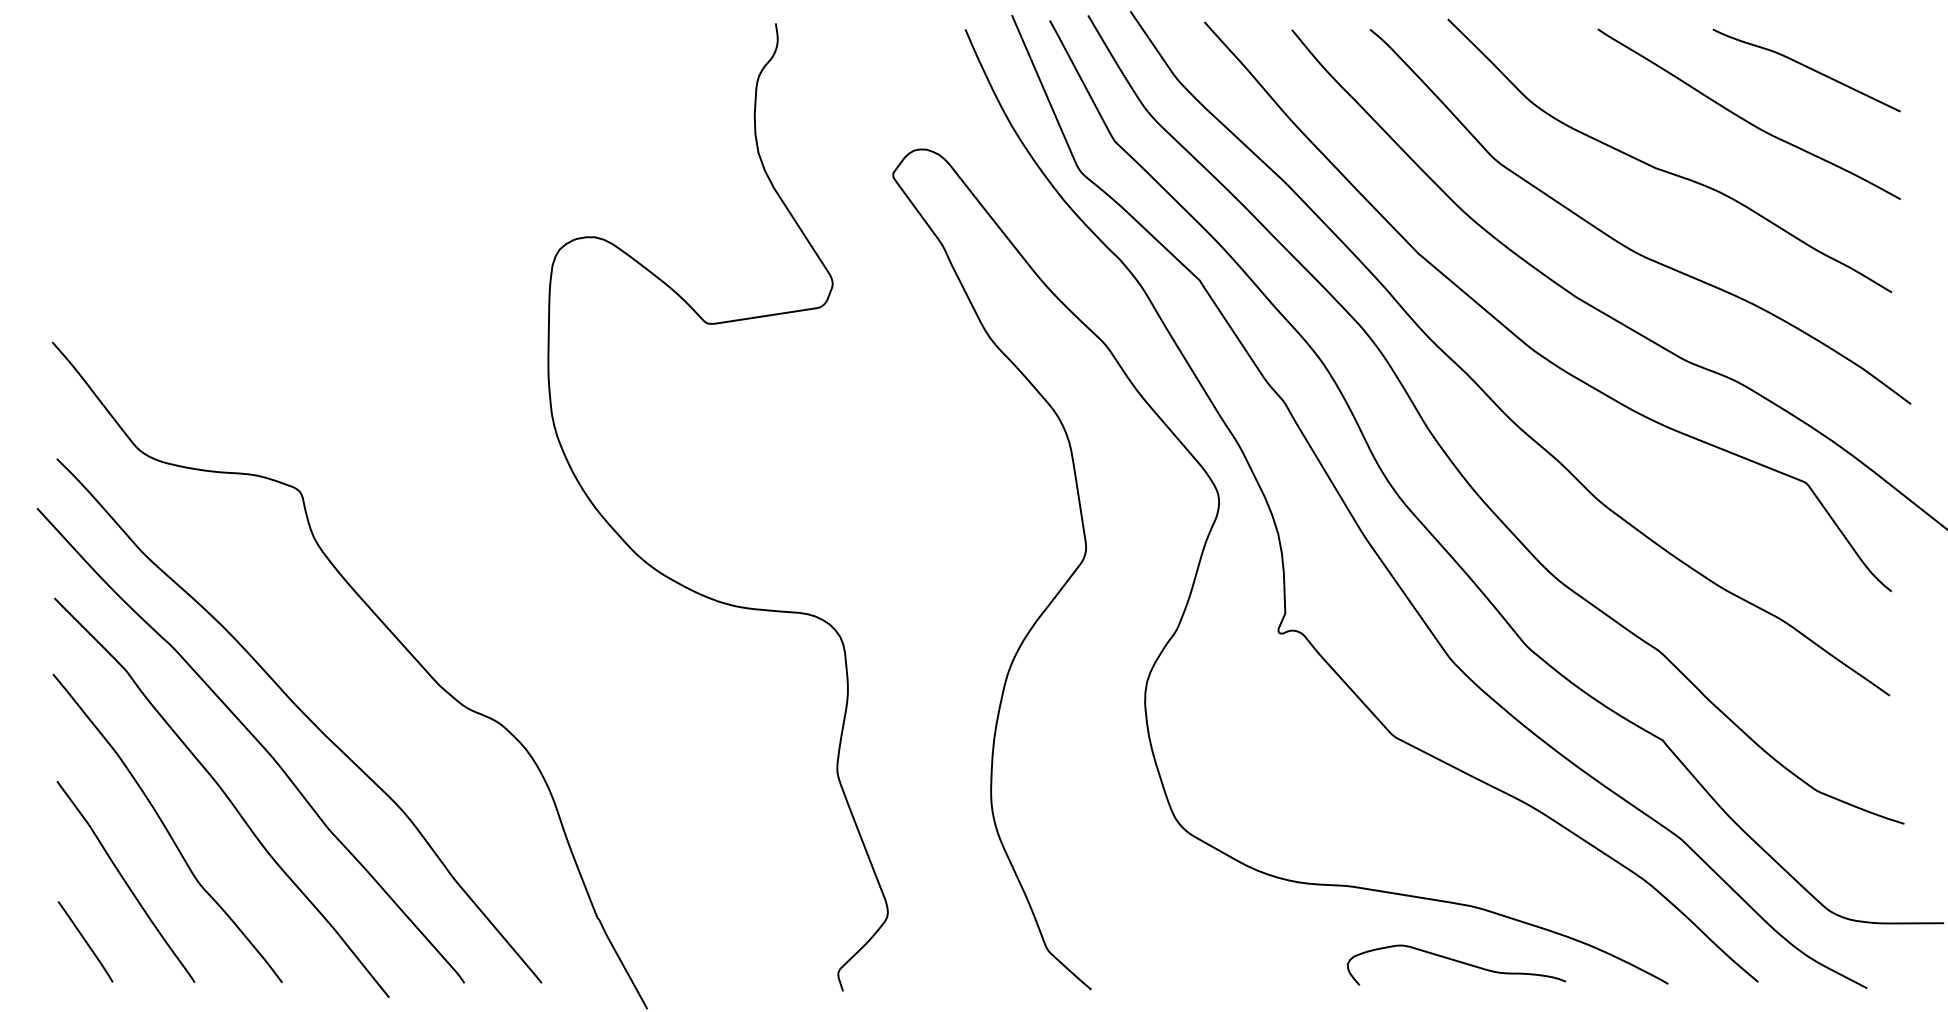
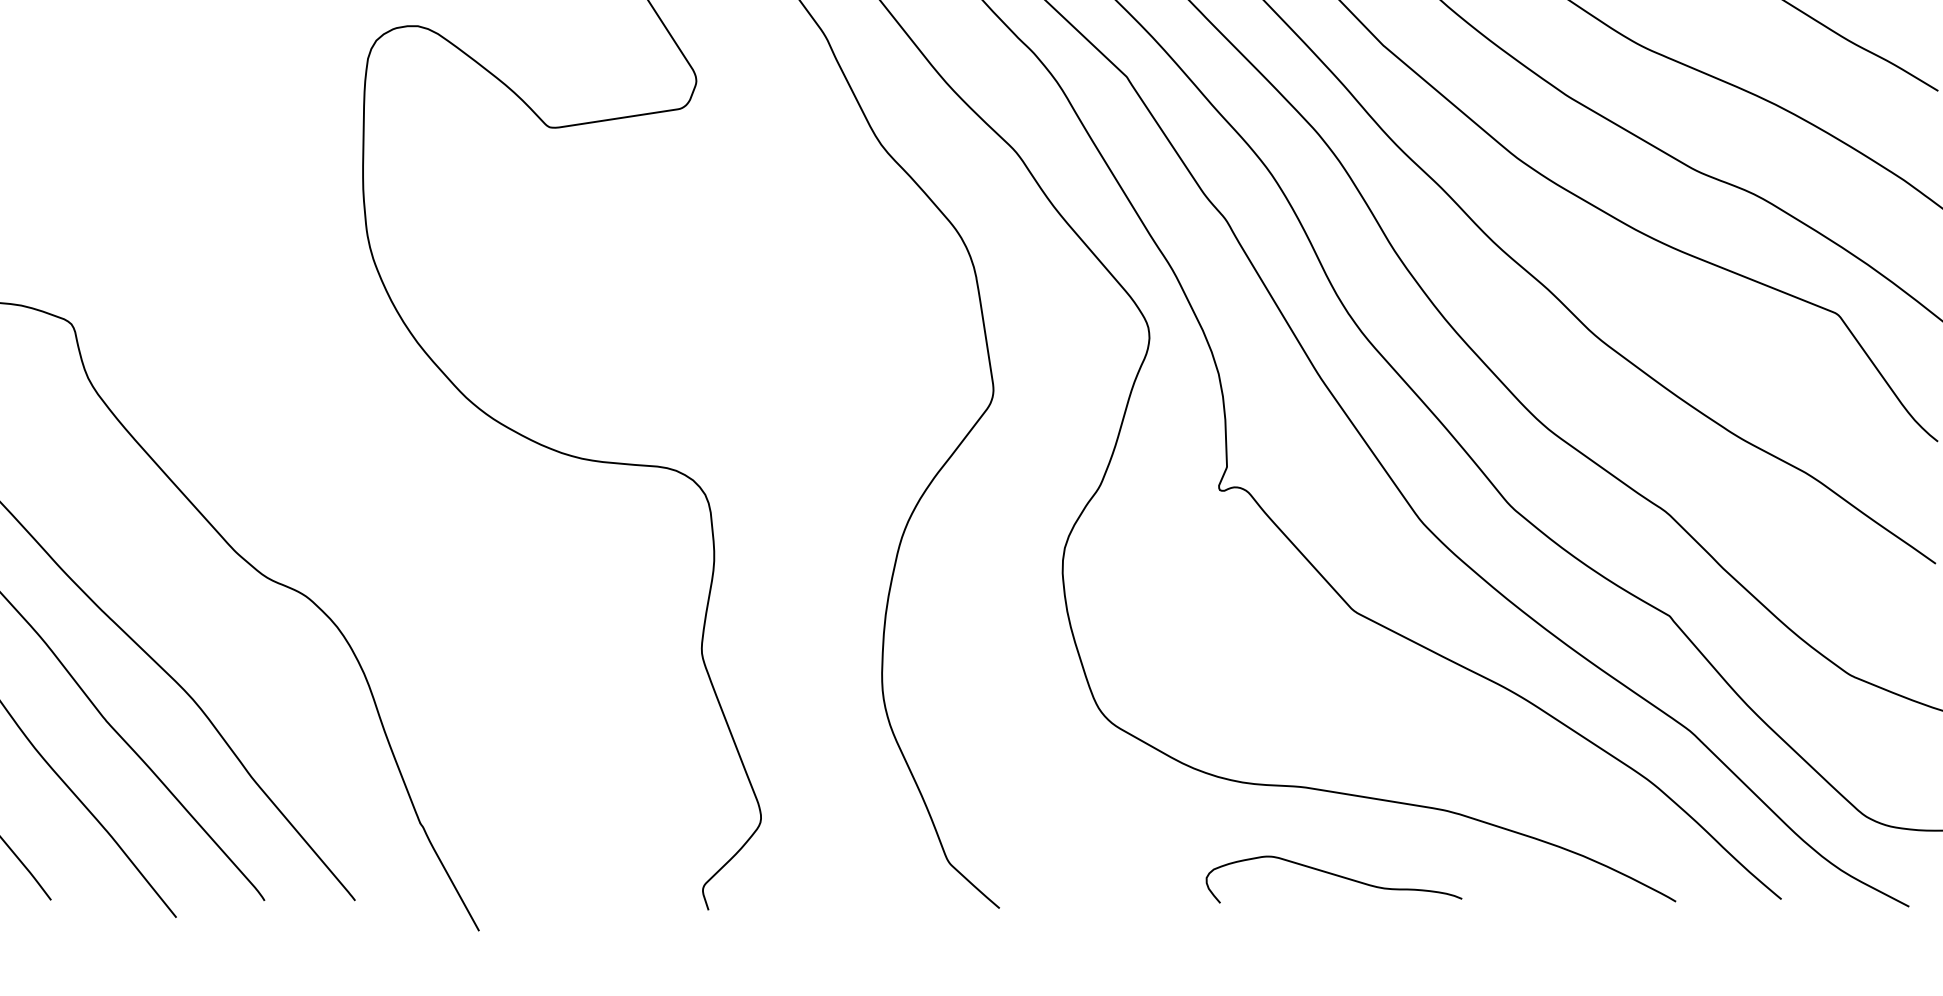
curve: (1457, 962) -> (1335, 876), moved

